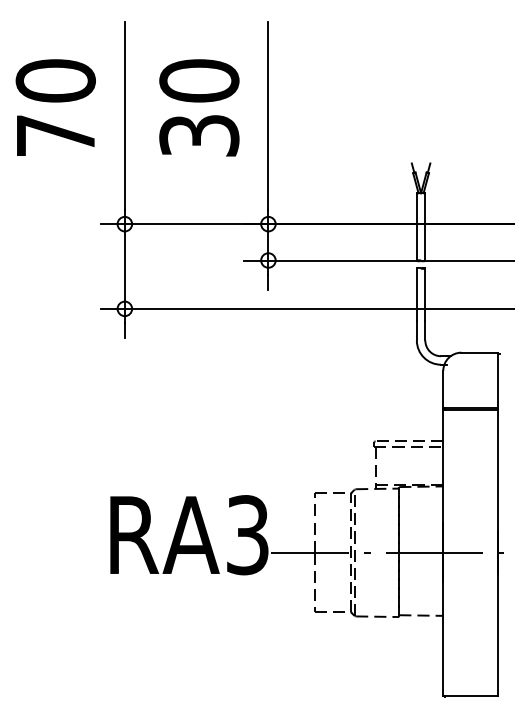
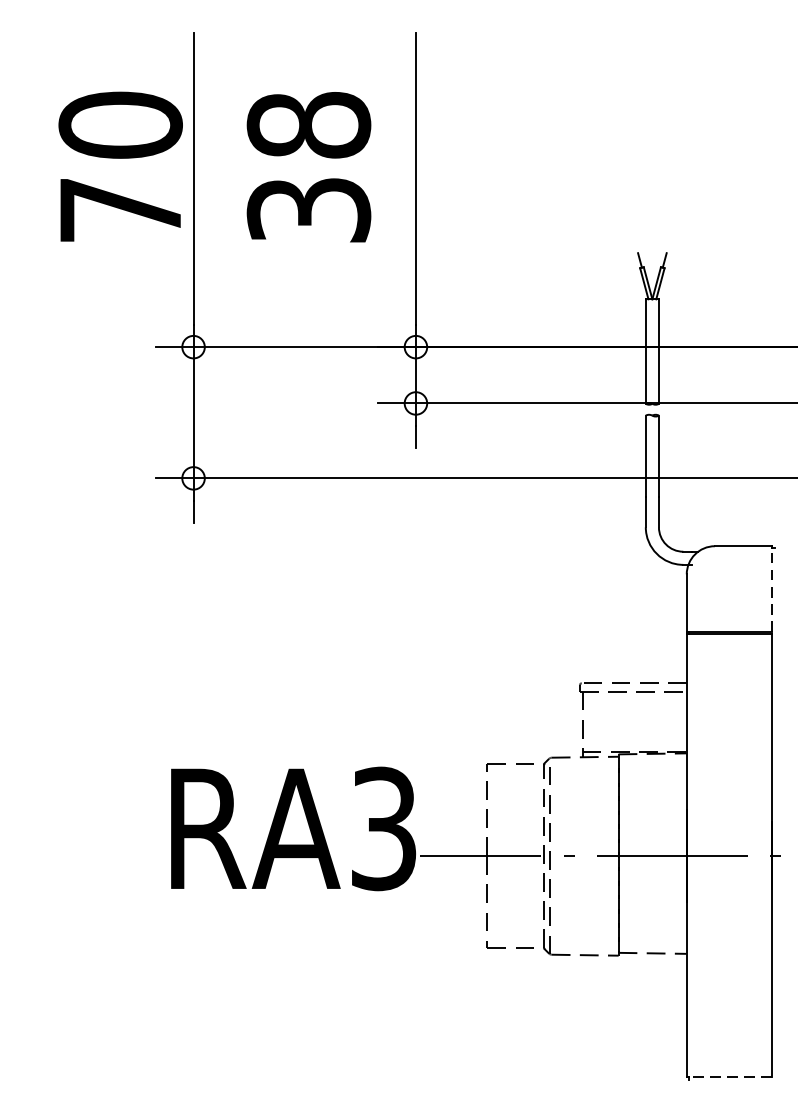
text: (199, 80) -> (309, 124), 30 -> 38
text: (55, 107) -> (120, 166), moved
line: (498, 380) -> (772, 589), solid -> dashed
line: (470, 695) -> (728, 1077), solid -> dashed

